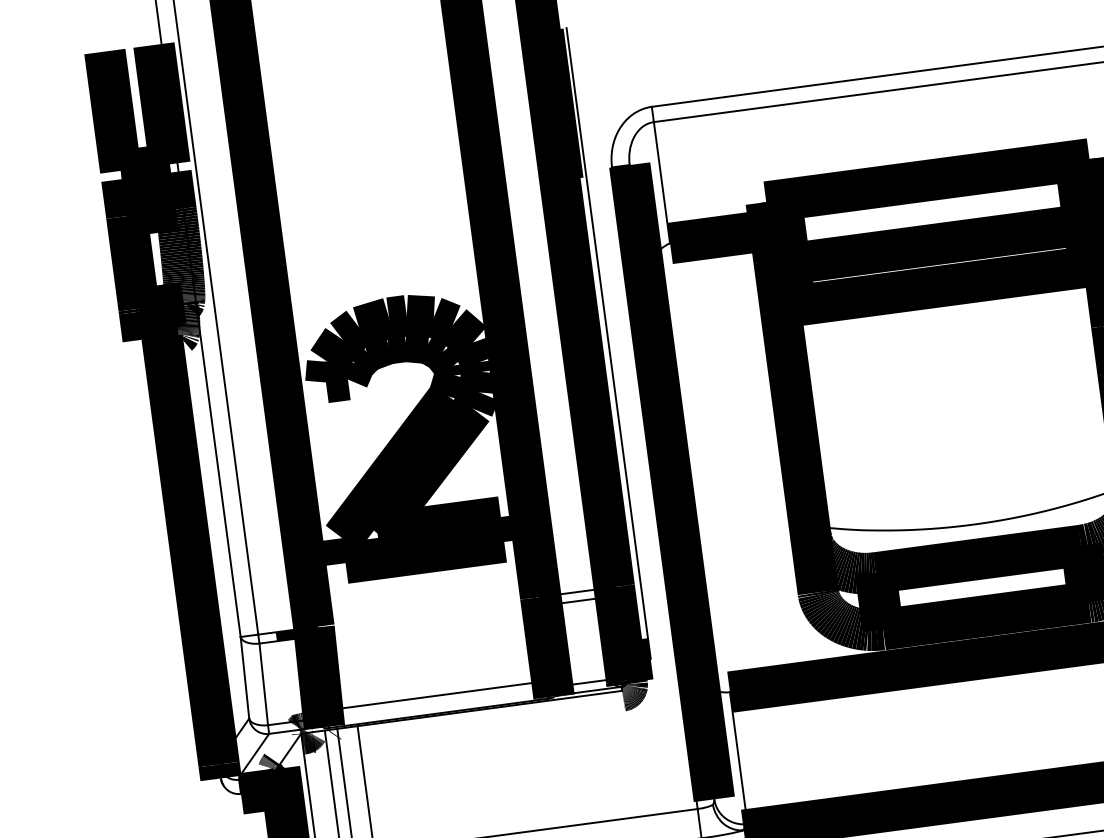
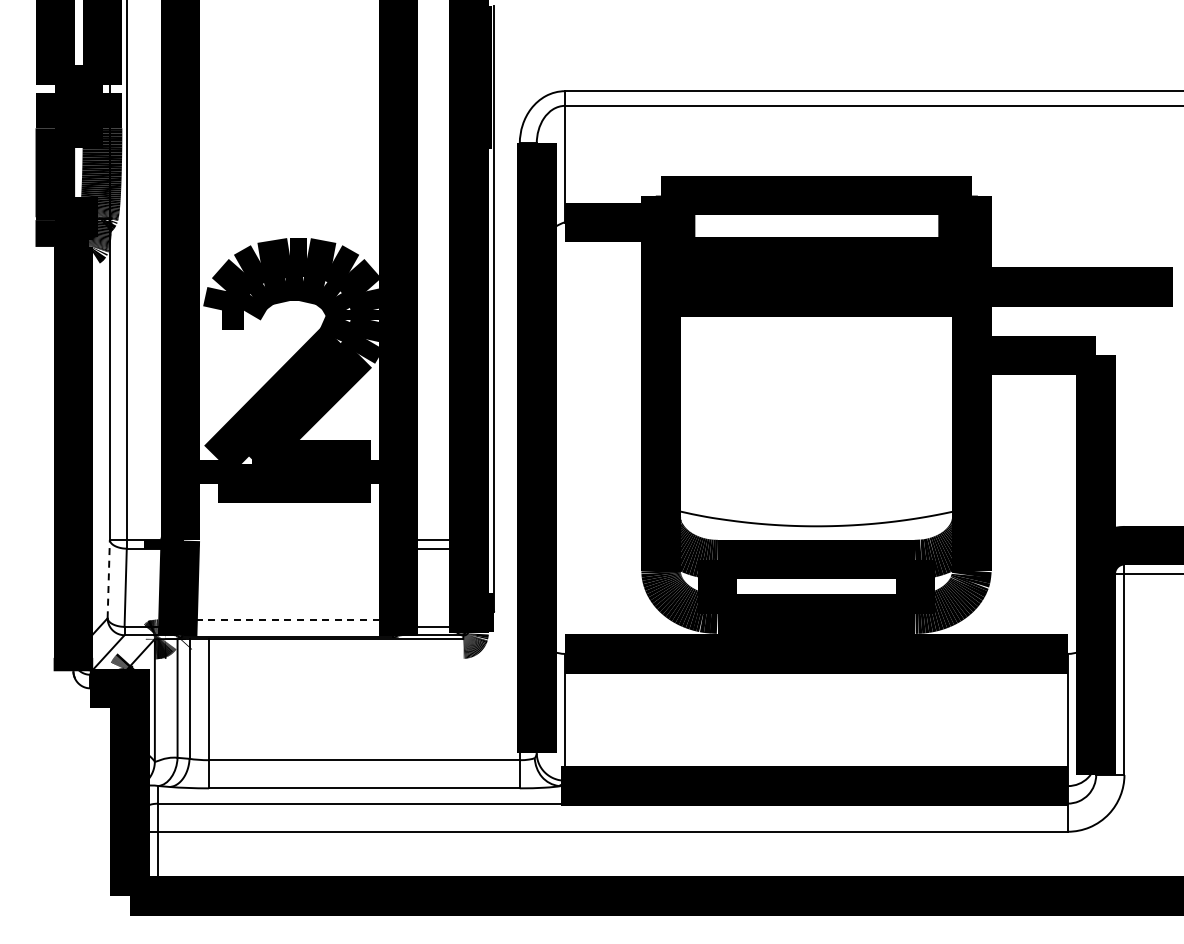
line: (244, 677) -> (108, 578), solid -> dashed
line: (436, 695) -> (287, 620), solid -> dashed

